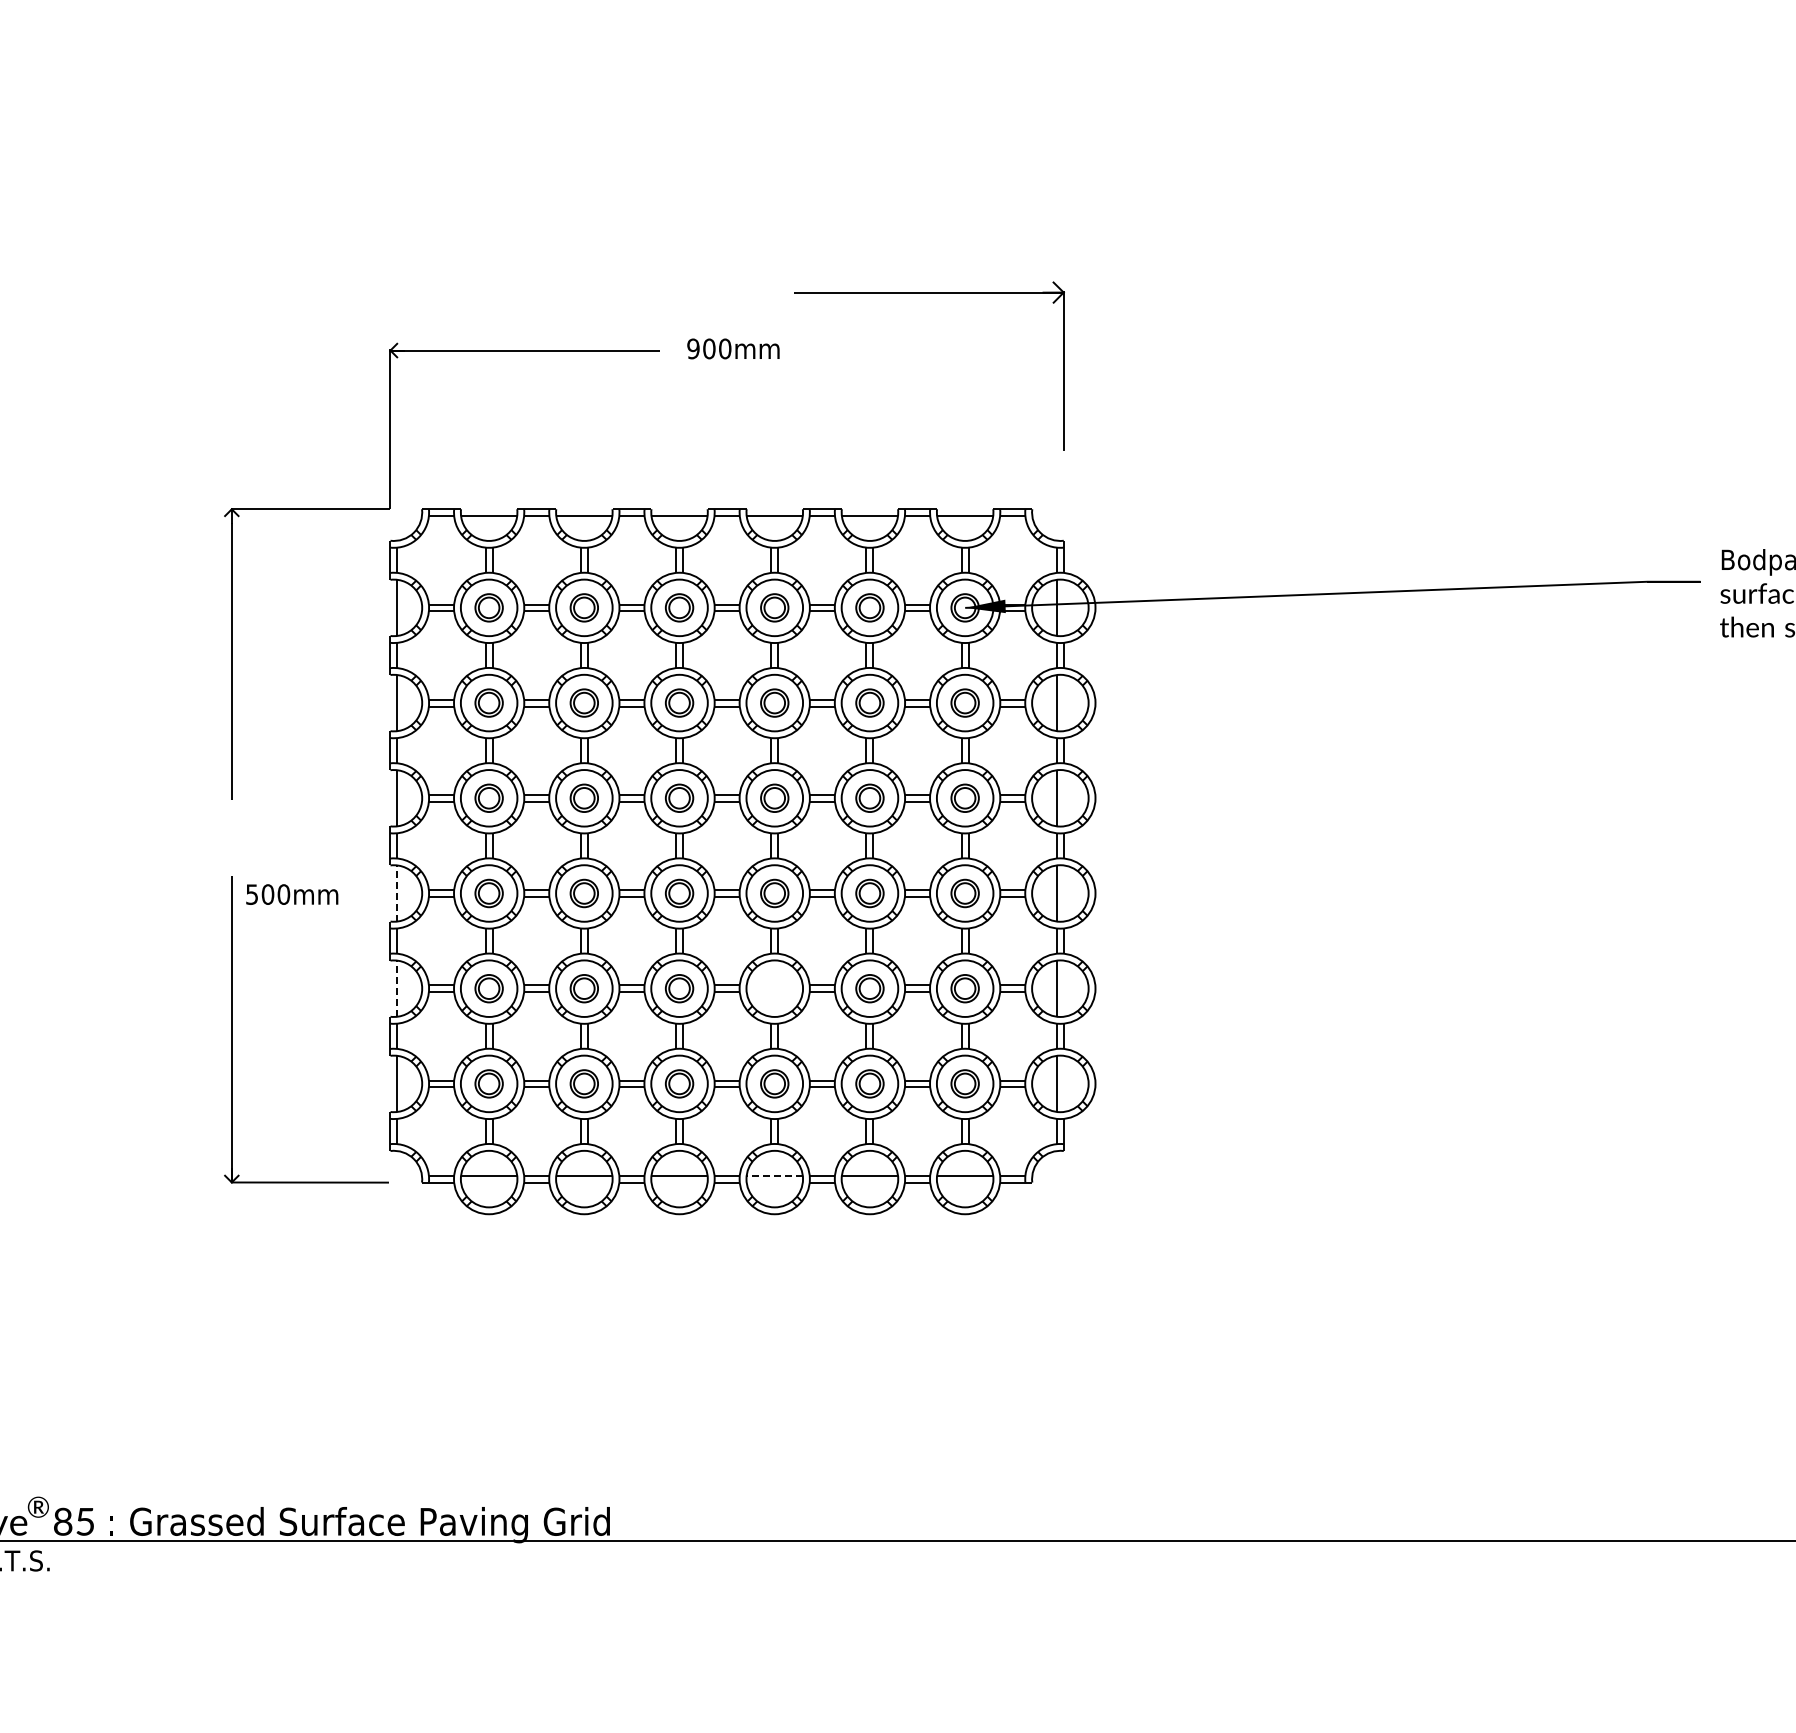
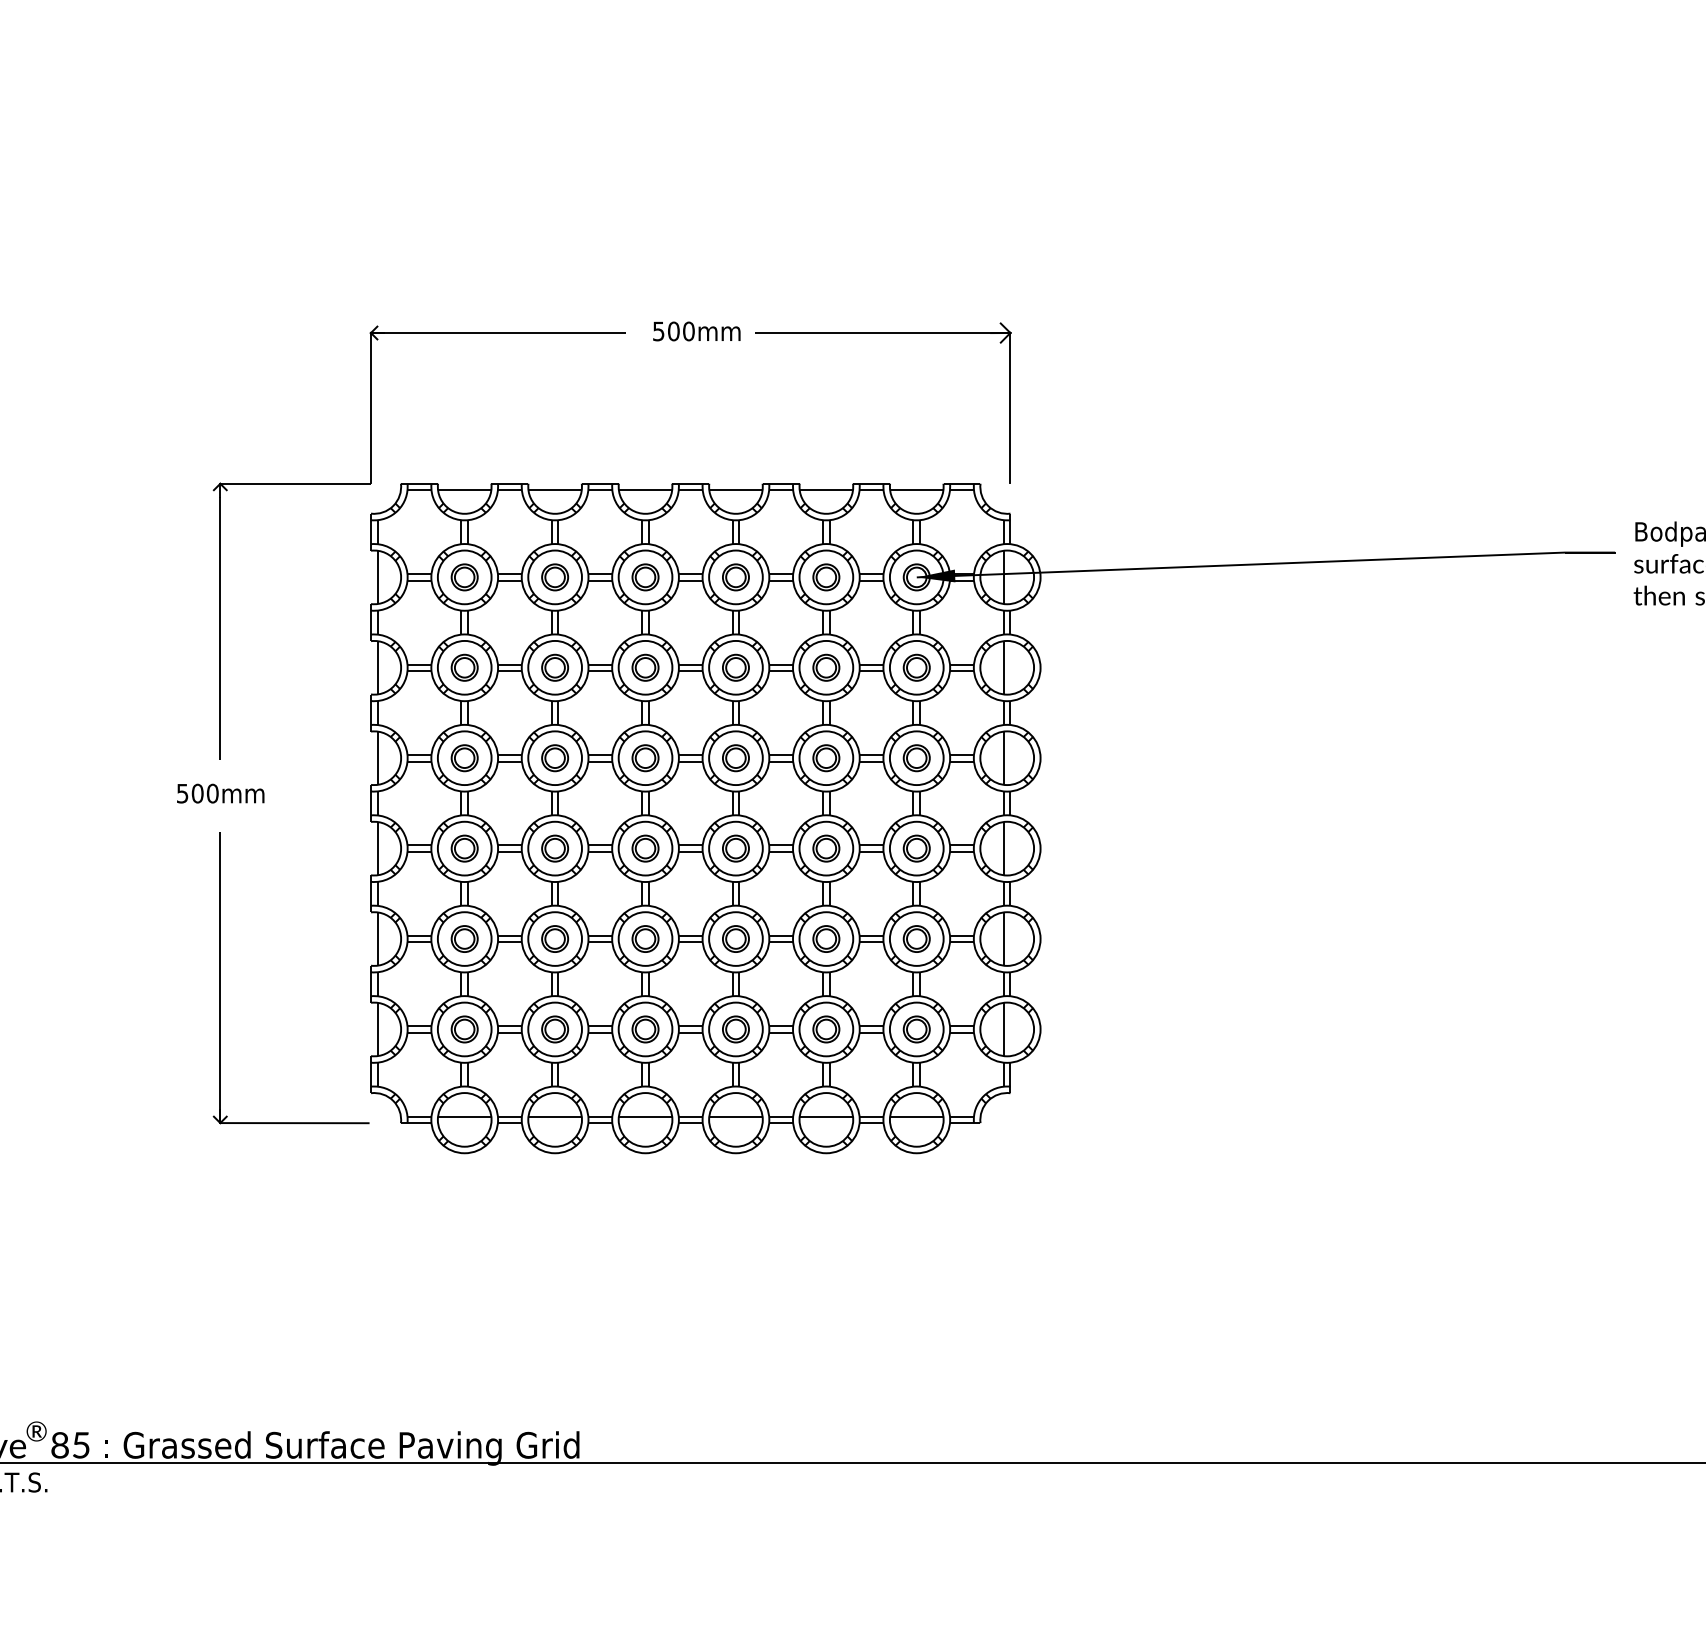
part: (929, 293) -> (882, 333), moved
text: (693, 348) -> (658, 331), 900mm -> 500mm
line: (397, 893) -> (377, 848), dashed -> solid
text: (292, 894) -> (220, 793), moved
line: (397, 988) -> (377, 938), dashed -> solid
part: (774, 988) -> (735, 938), added
line: (774, 1175) -> (735, 1116), dashed -> solid

